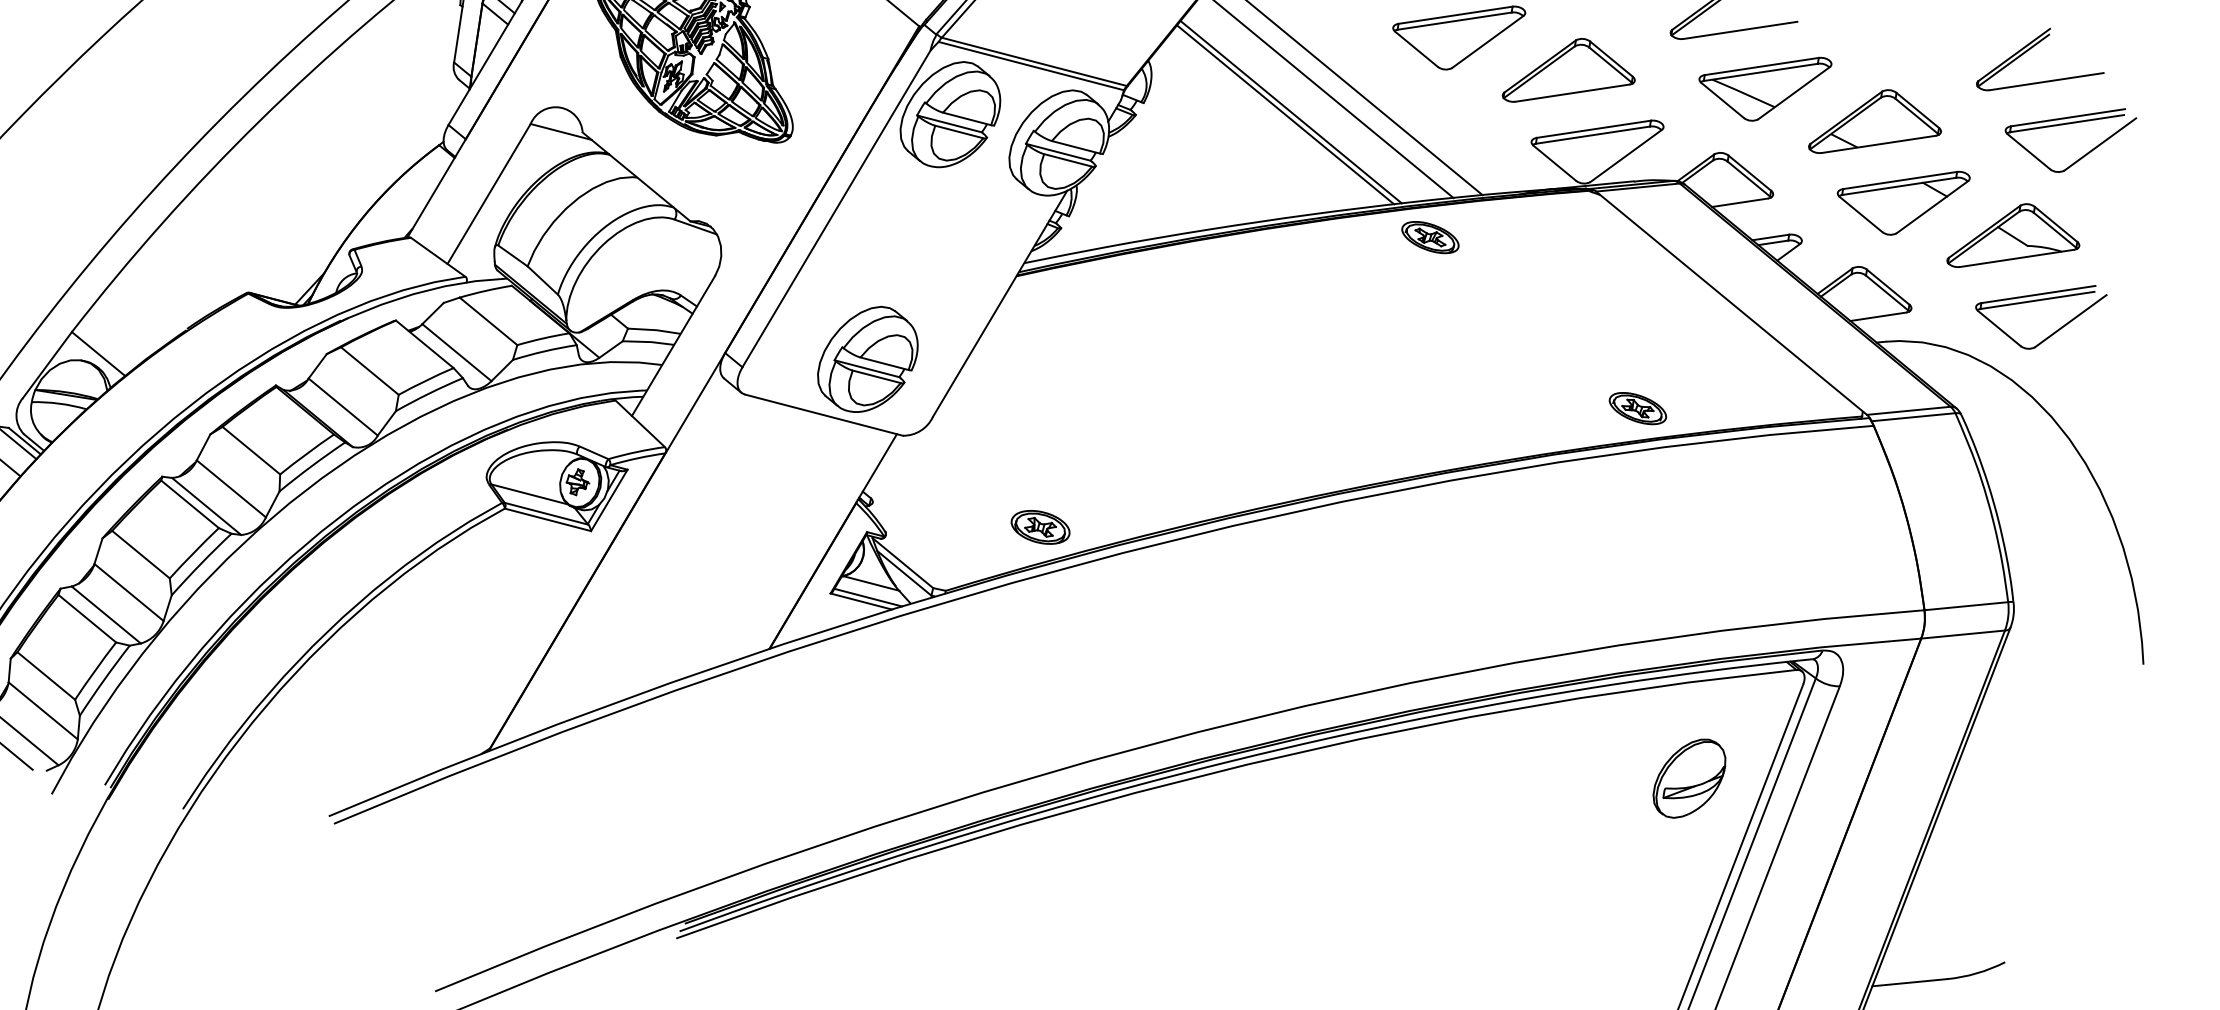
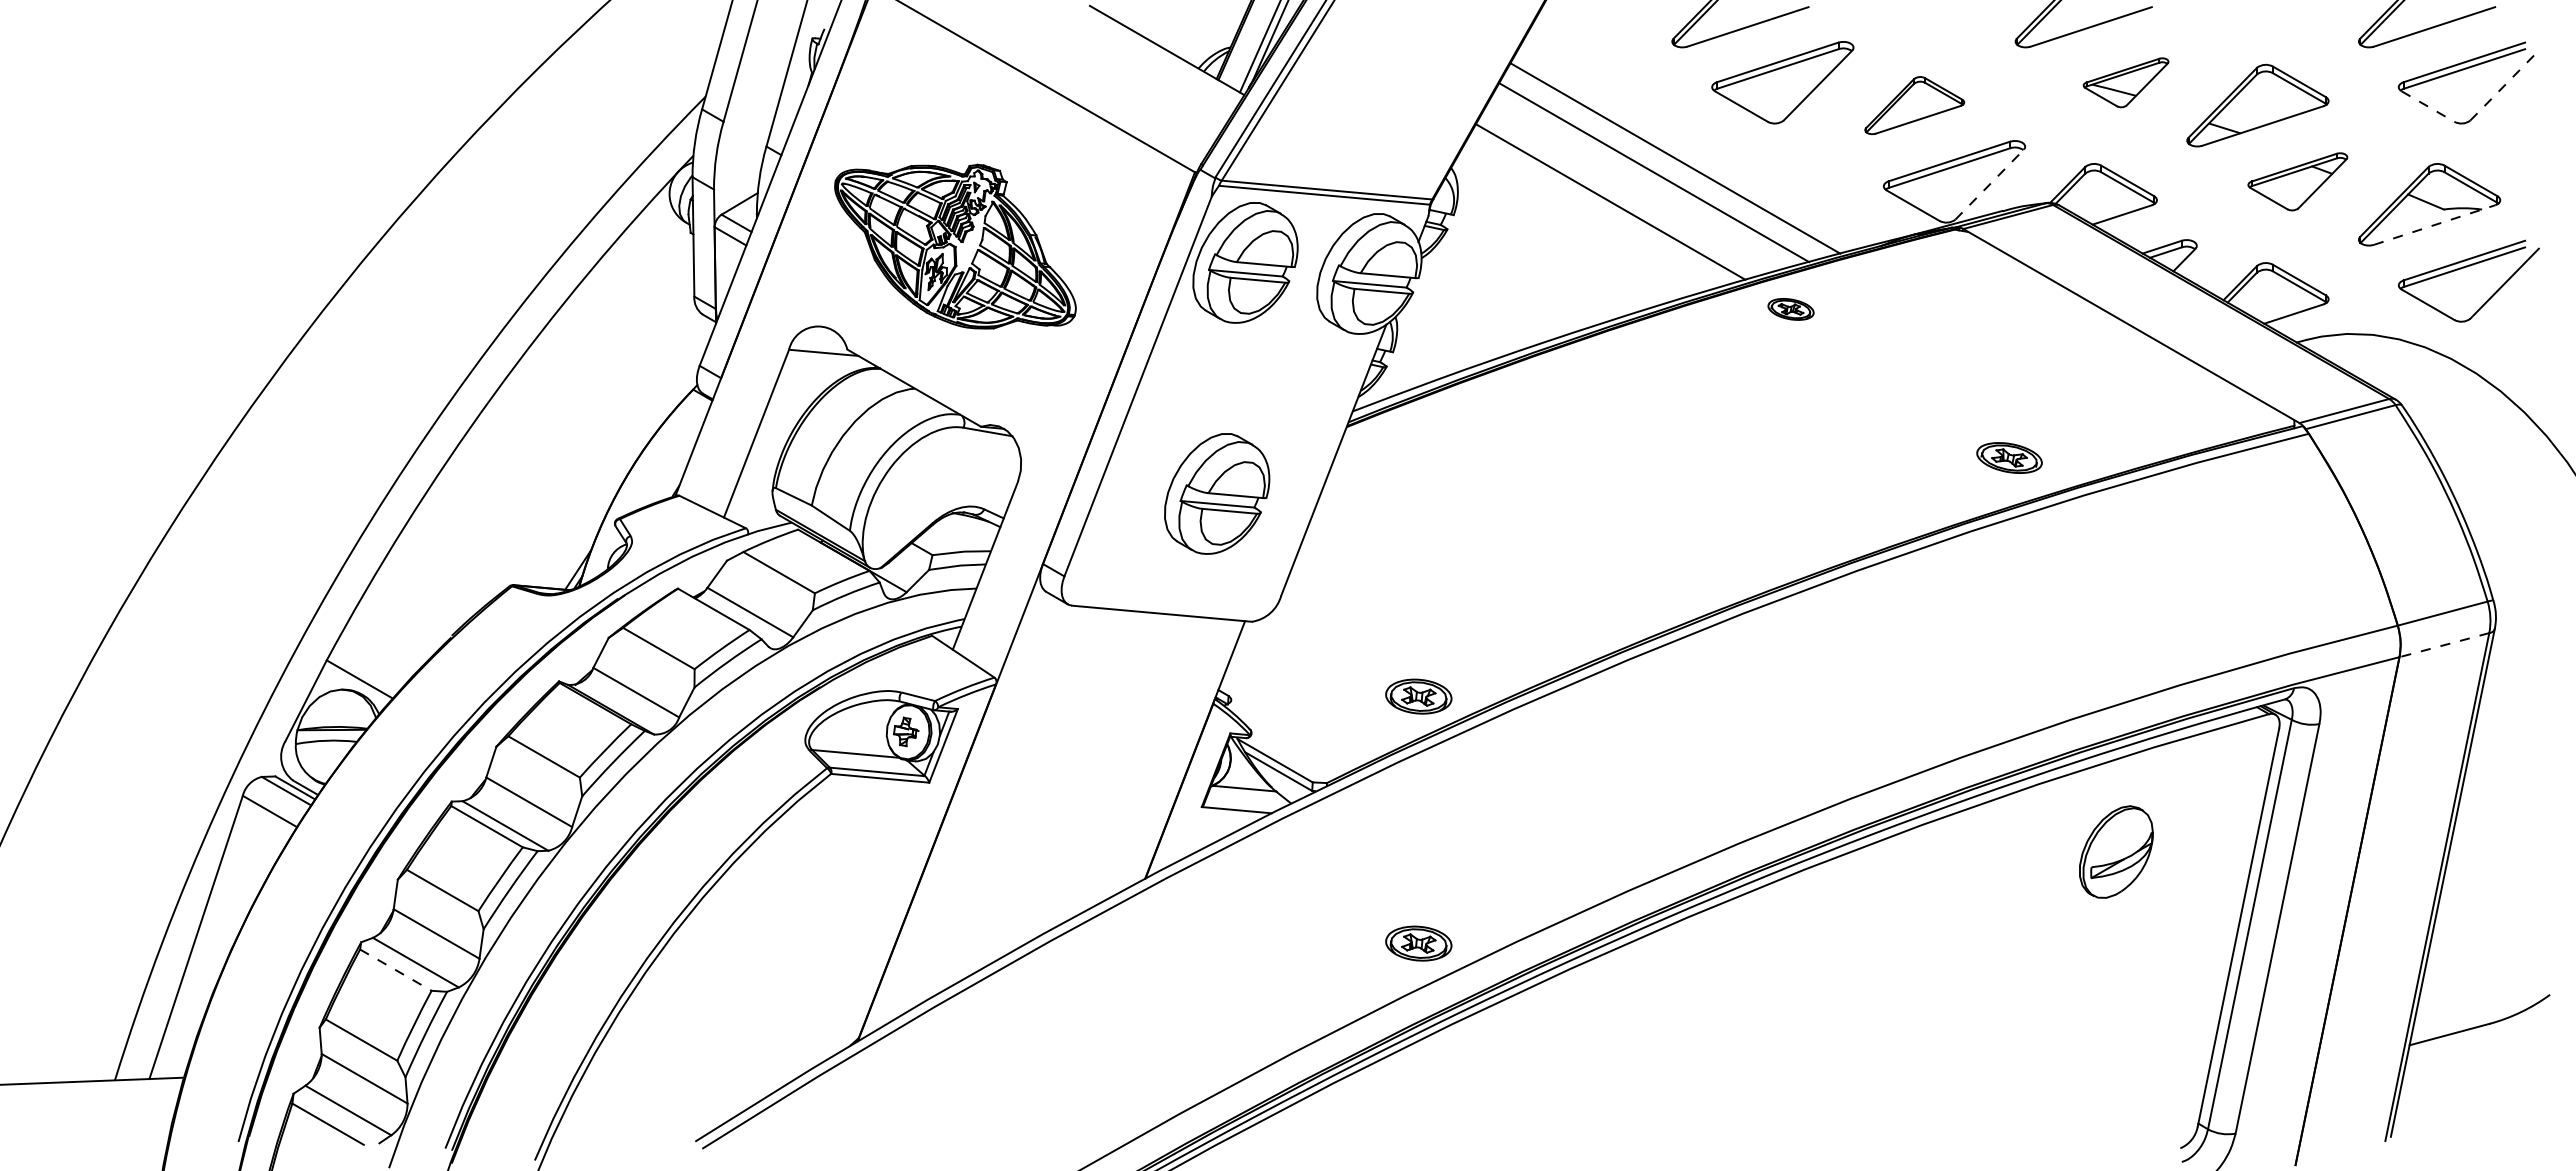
part: (1571, 74) -> (1914, 105), size x0.7
part: (1762, 85) -> (2125, 82), size x0.6
line: (1290, 111) -> (1615, 197), removed
line: (2100, 144) -> (2504, 85), solid -> dashed
line: (2029, 151) -> (2428, 106), solid -> dashed
line: (1626, 155) -> (1989, 184), solid -> dashed
part: (1901, 199) -> (2297, 181), size x0.7
part: (1429, 237) -> (1790, 309), size x0.7
line: (2016, 258) -> (2434, 225), solid -> dashed
part: (868, 359) -> (1217, 493), moved
part: (1637, 408) -> (2009, 457), moved
line: (868, 597) -> (1243, 804), removed
line: (87, 619) -> (396, 970), solid -> dashed
line: (1962, 634) -> (2443, 645), solid -> dashed
part: (1003, 747) -> (1418, 943), added
part: (1689, 778) -> (2116, 851), moved

